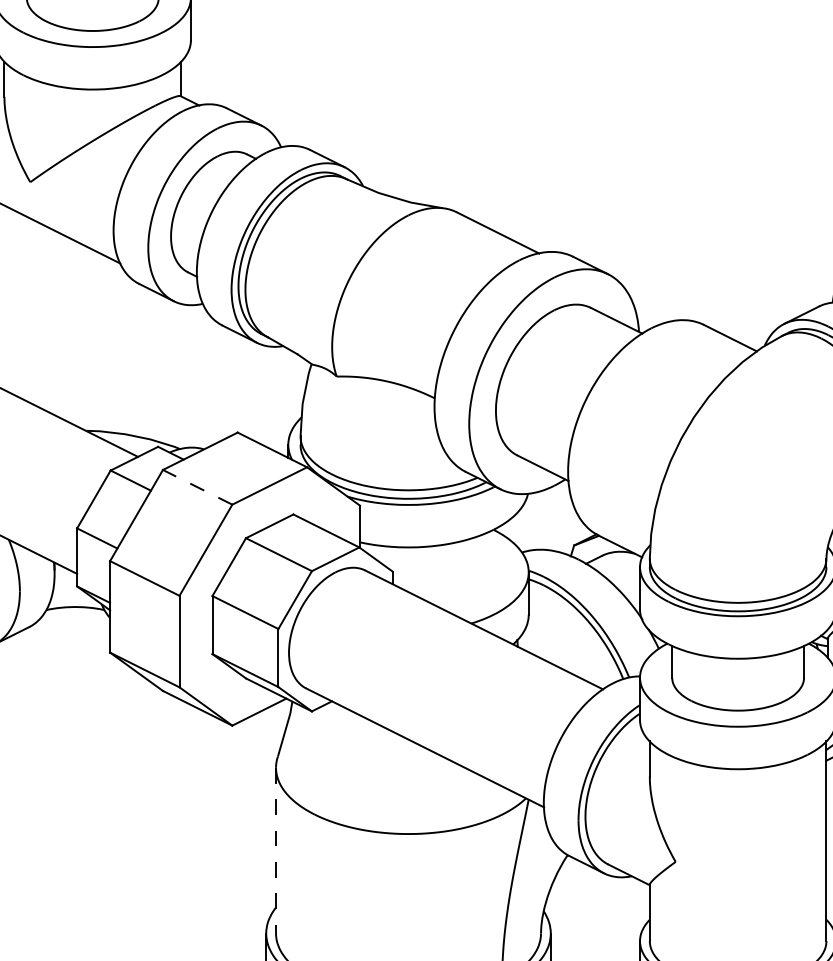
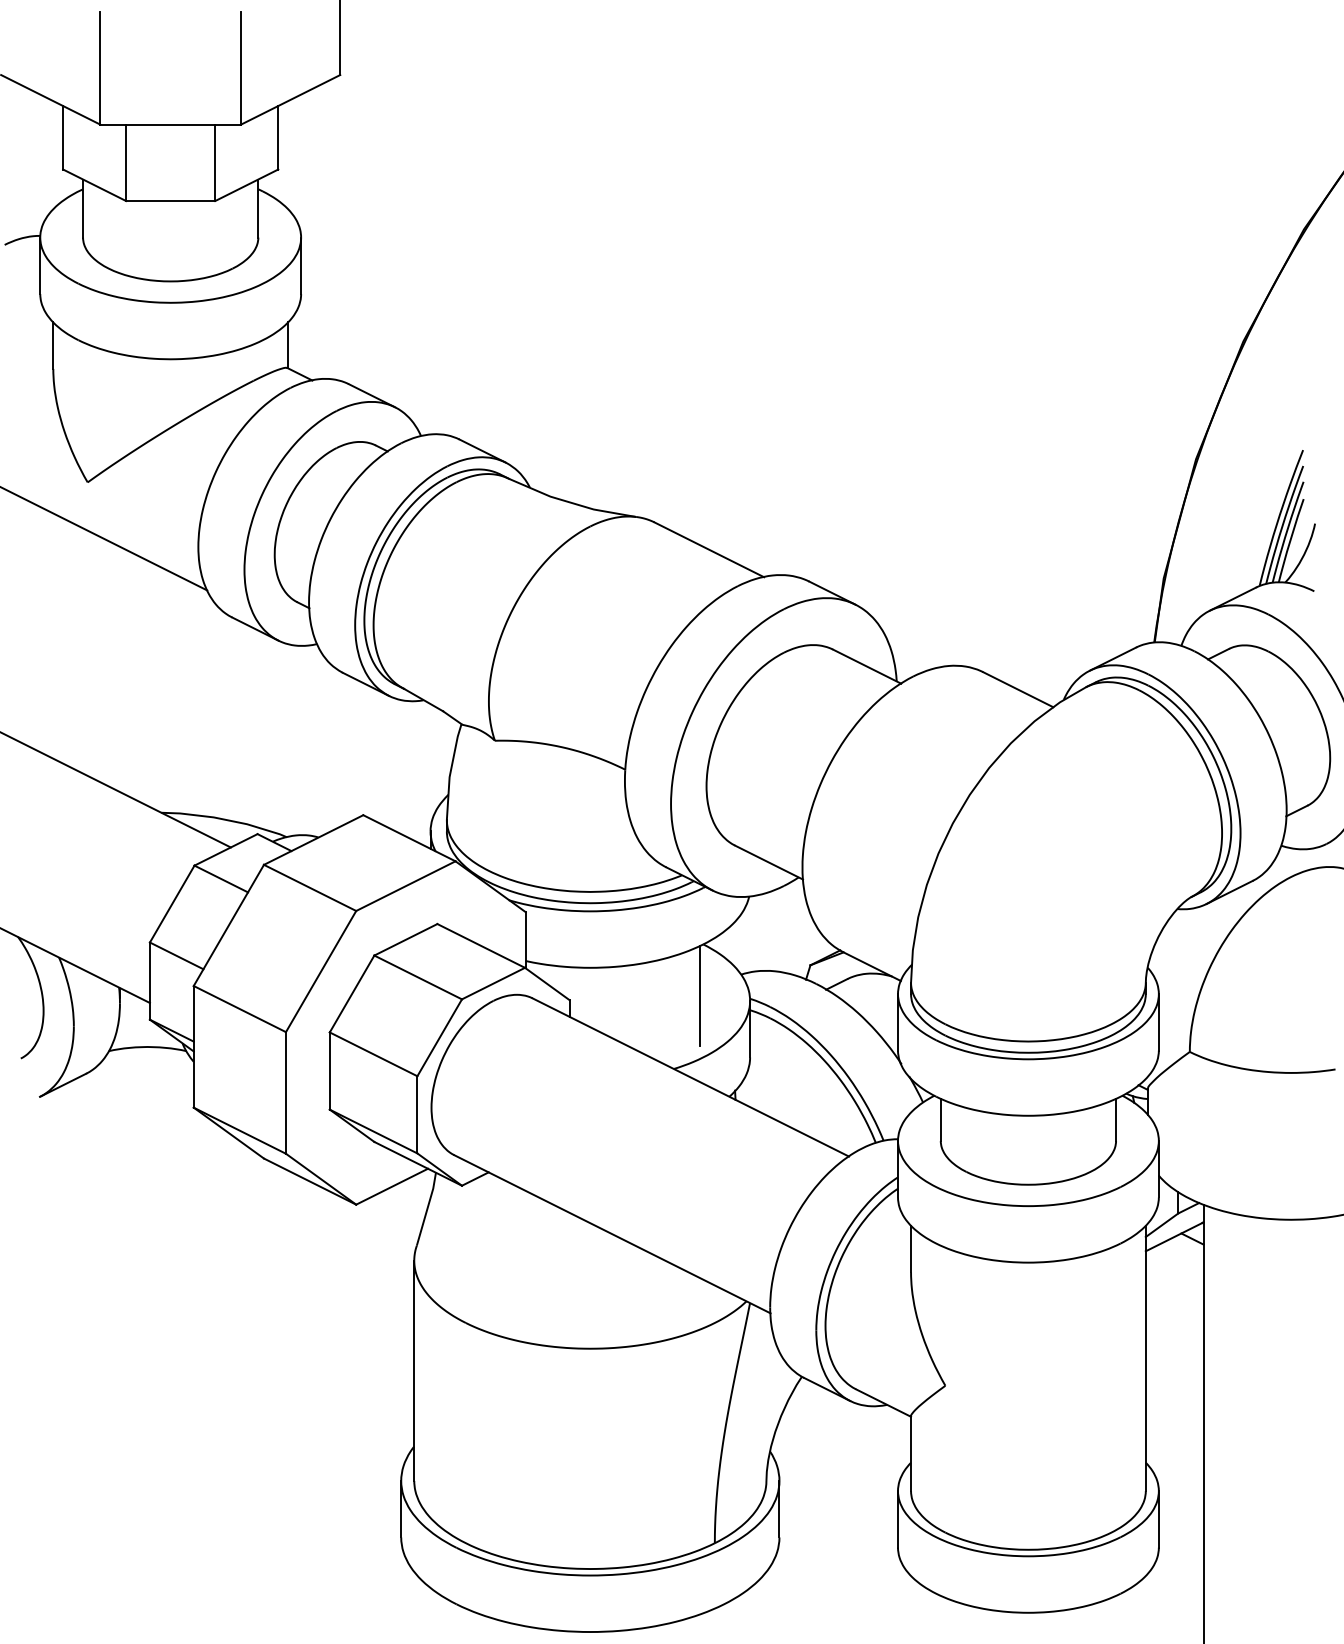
line: (197, 487) -> (310, 887), dashed -> solid
line: (490, 568) -> (699, 995), added
line: (276, 851) -> (414, 1371), dashed -> solid

